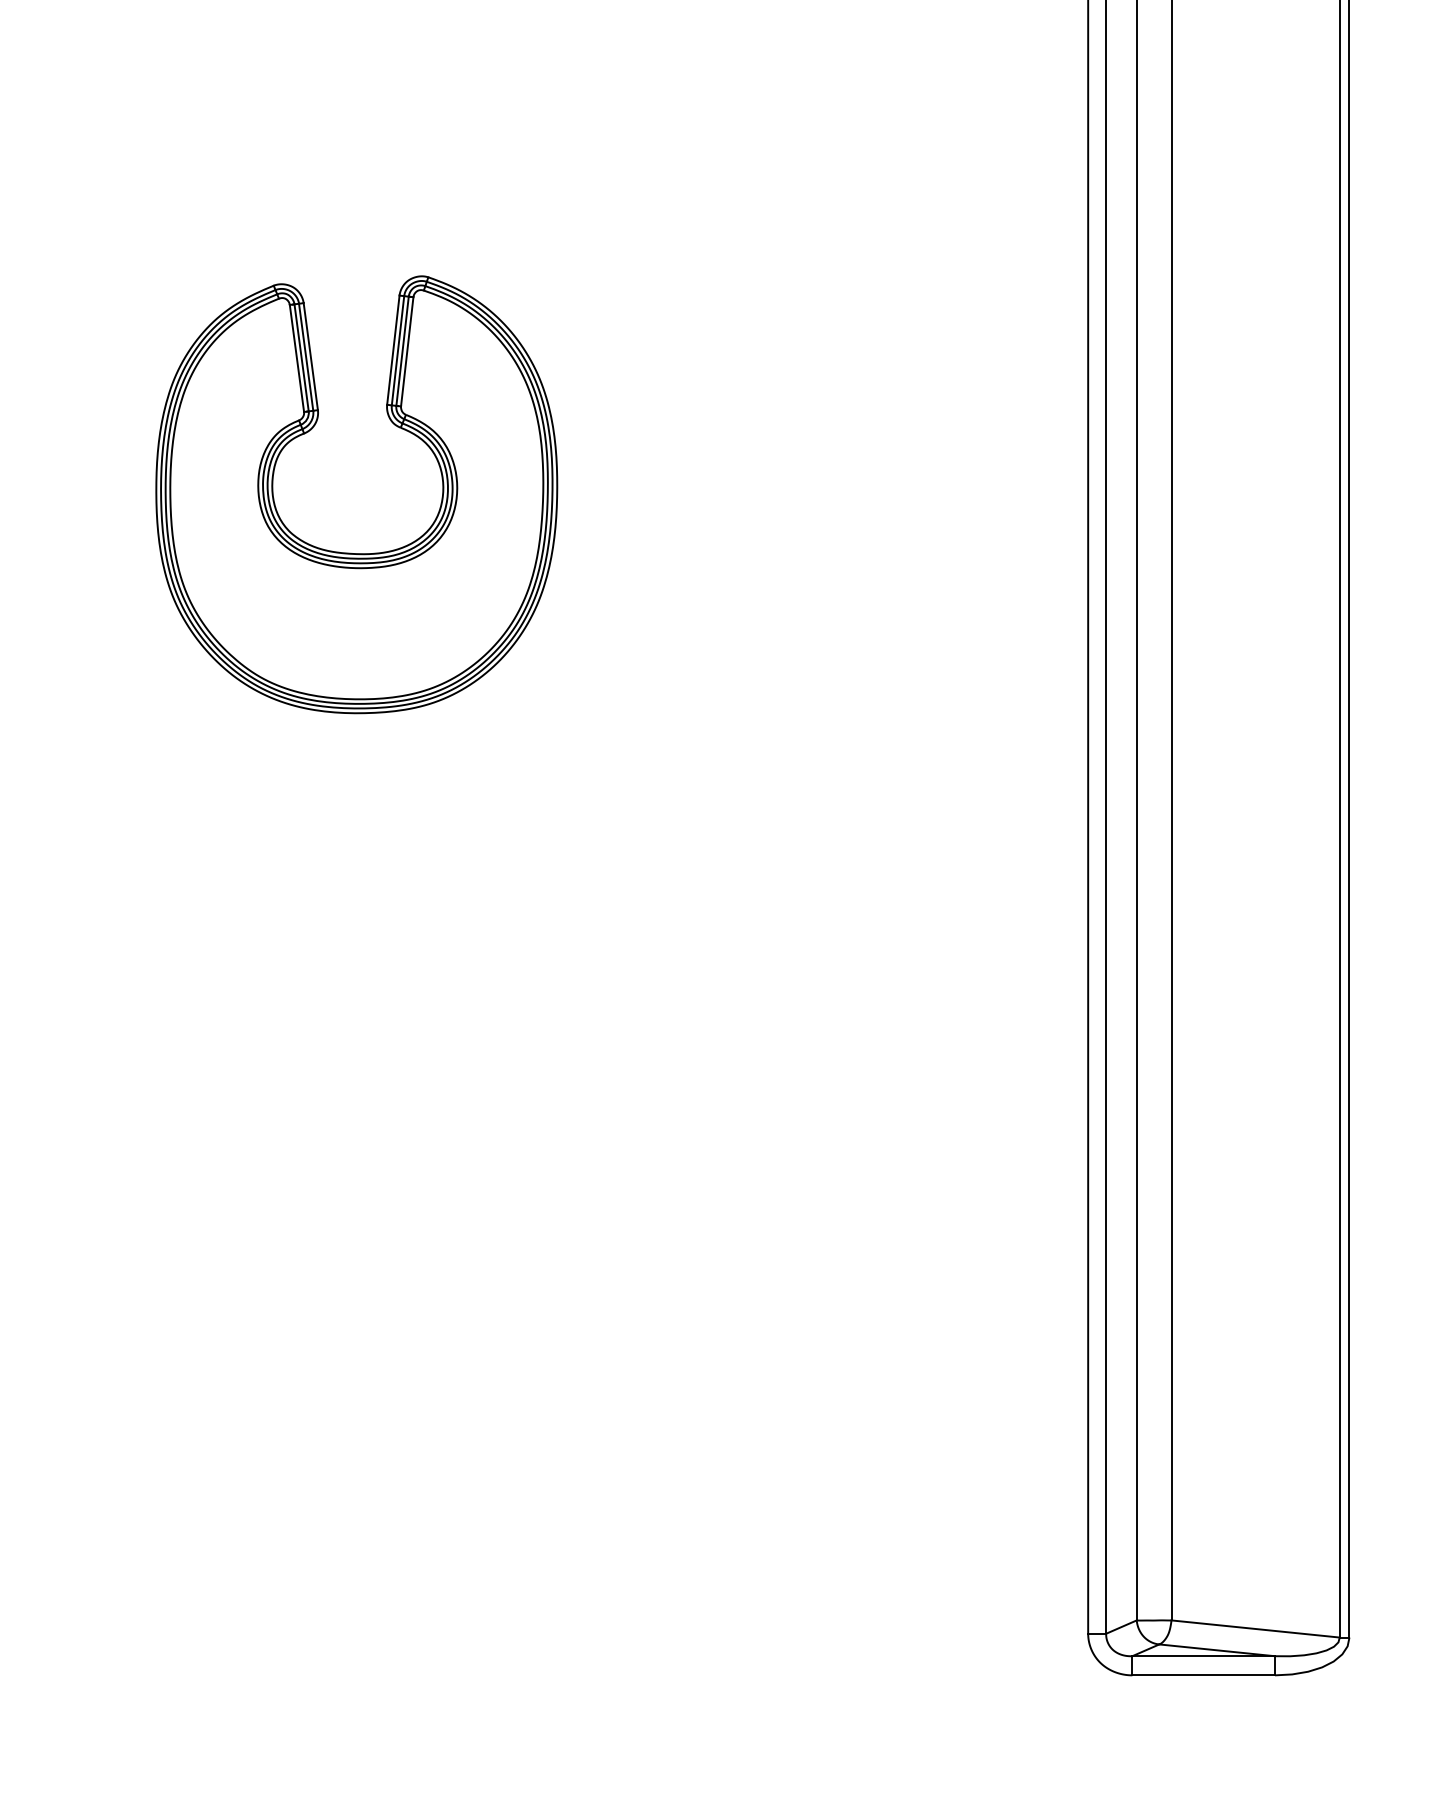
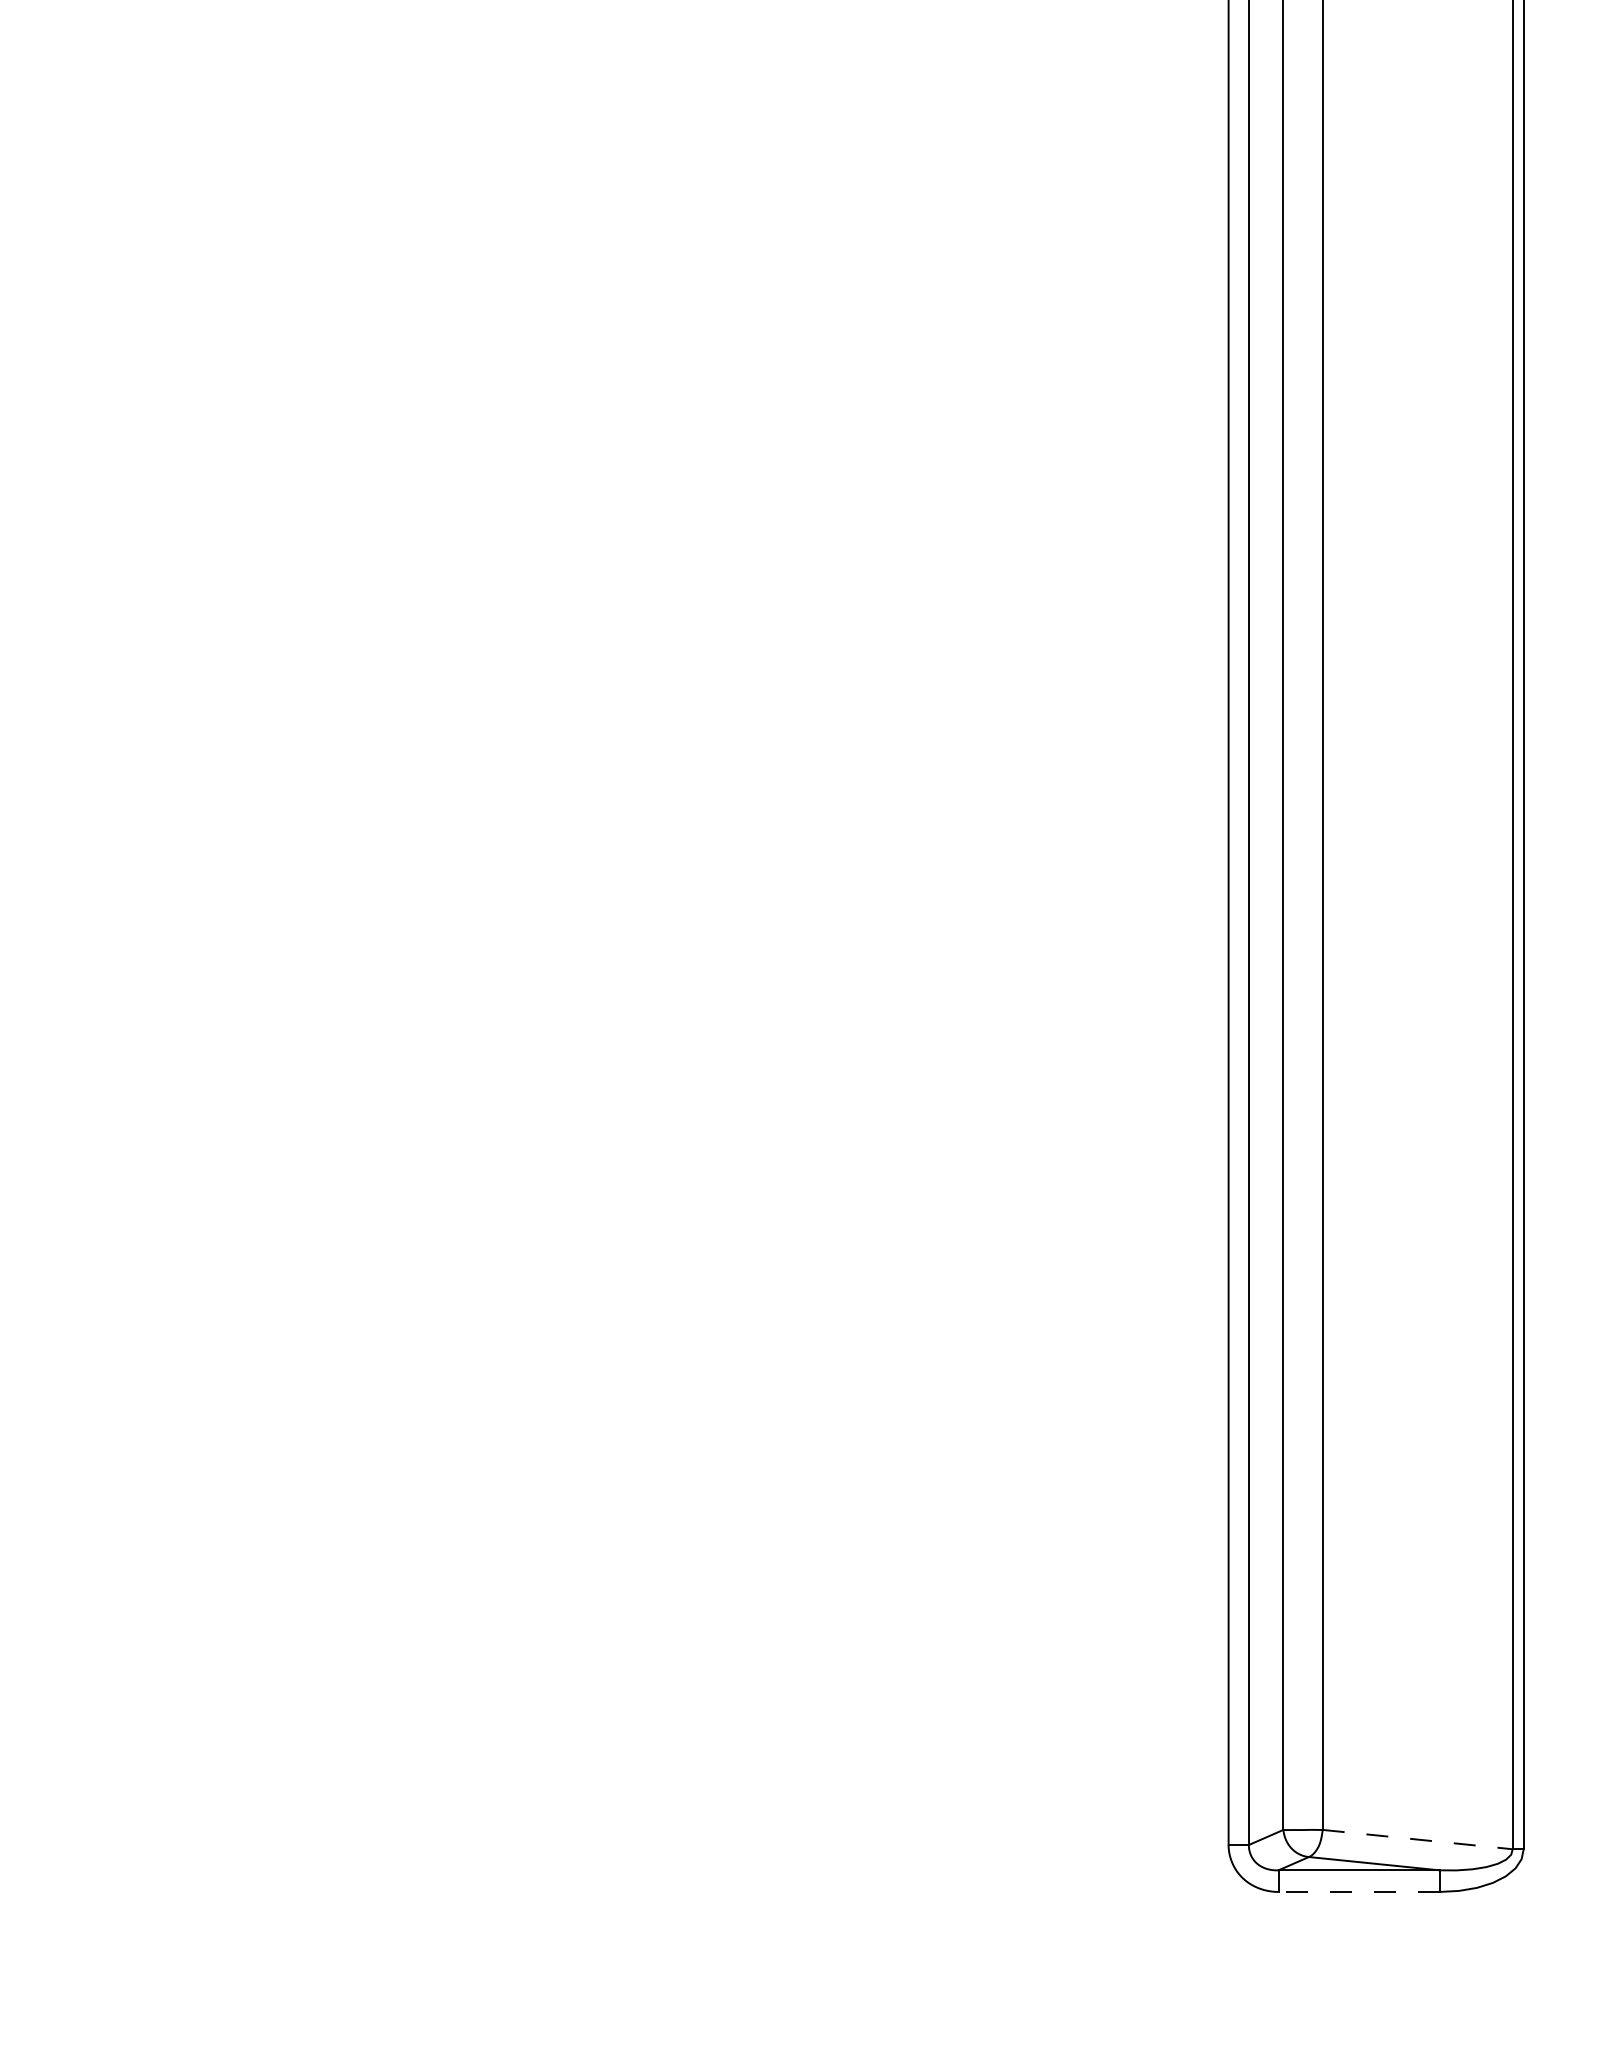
part: (356, 553) -> (402, 624), removed
line: (1256, 1628) -> (1418, 1839), solid -> dashed
line: (1204, 1674) -> (1359, 1891), solid -> dashed

